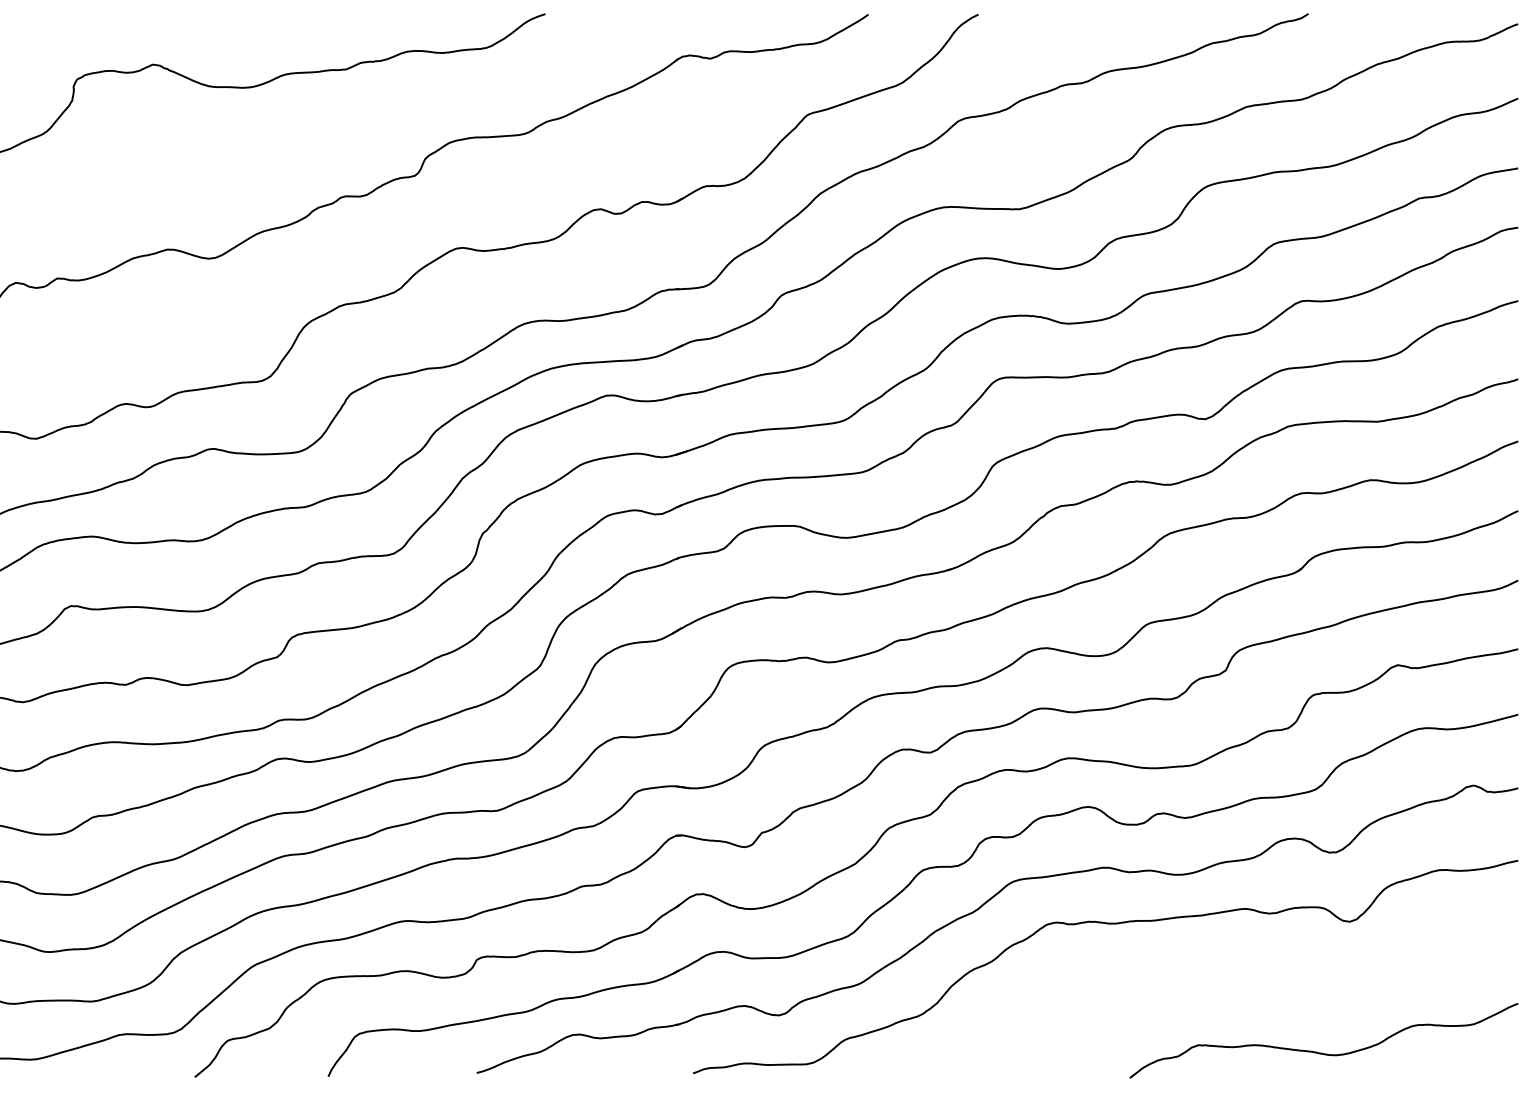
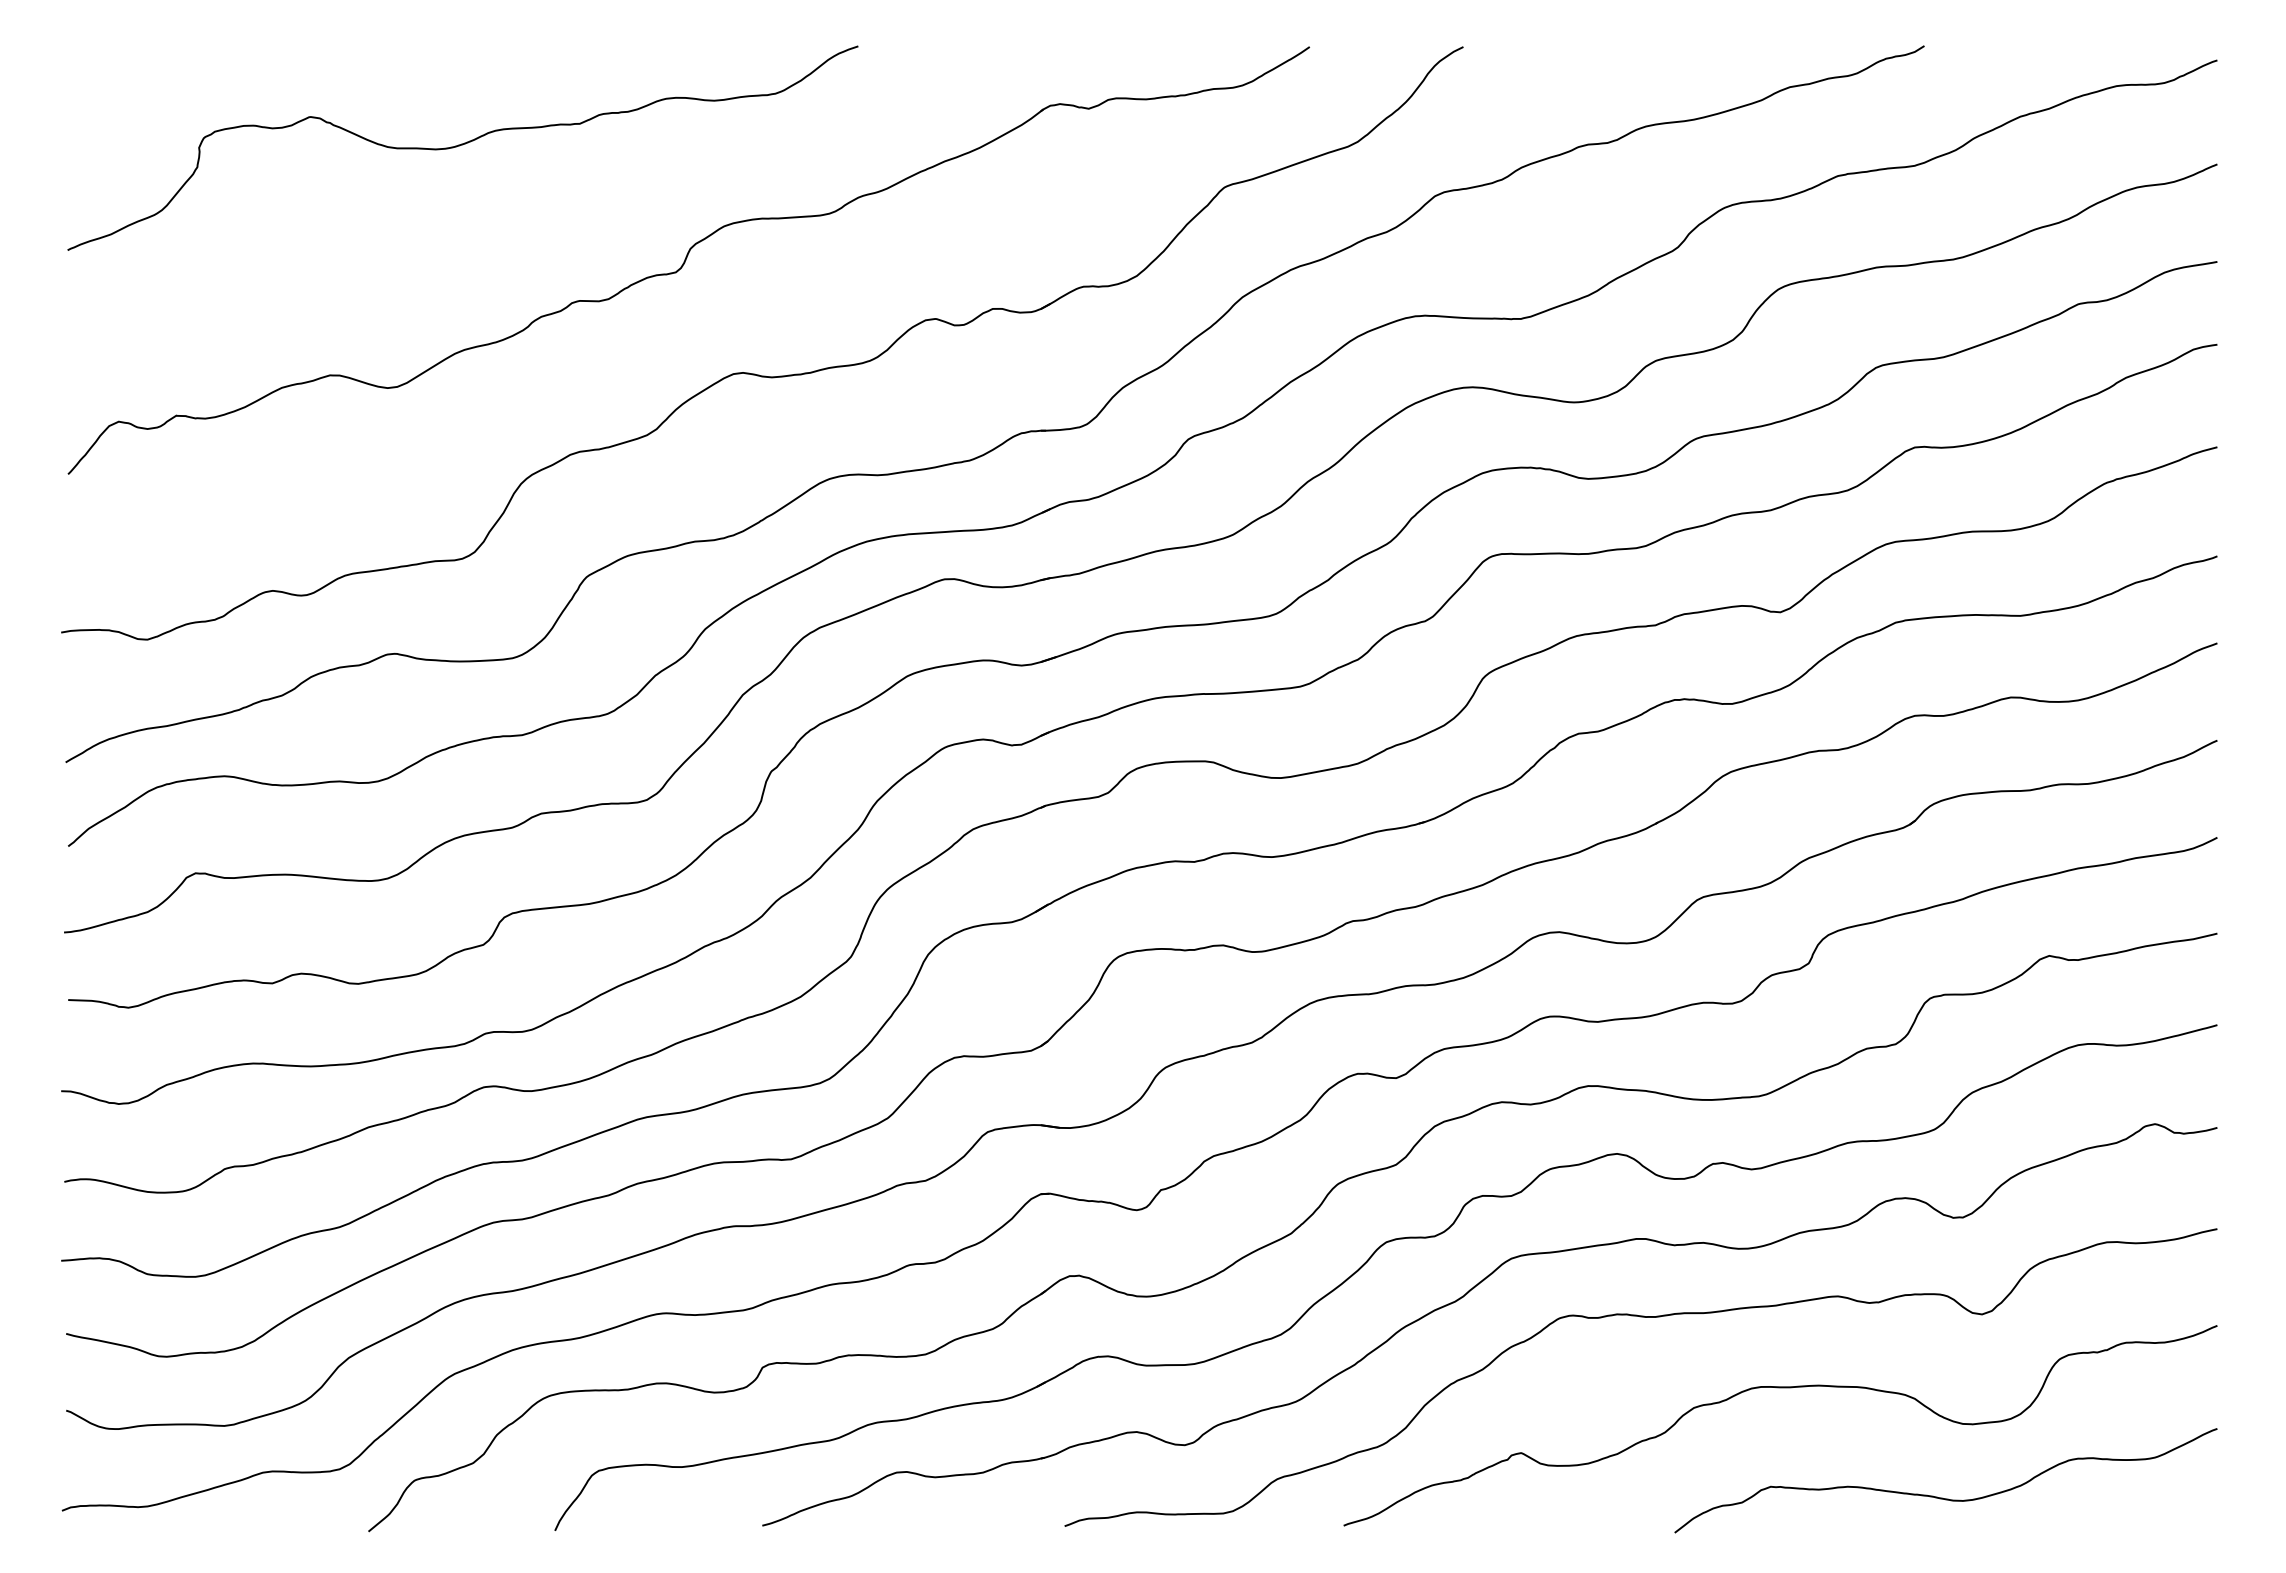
curve: (1205, 974) -> (1780, 1388), added

